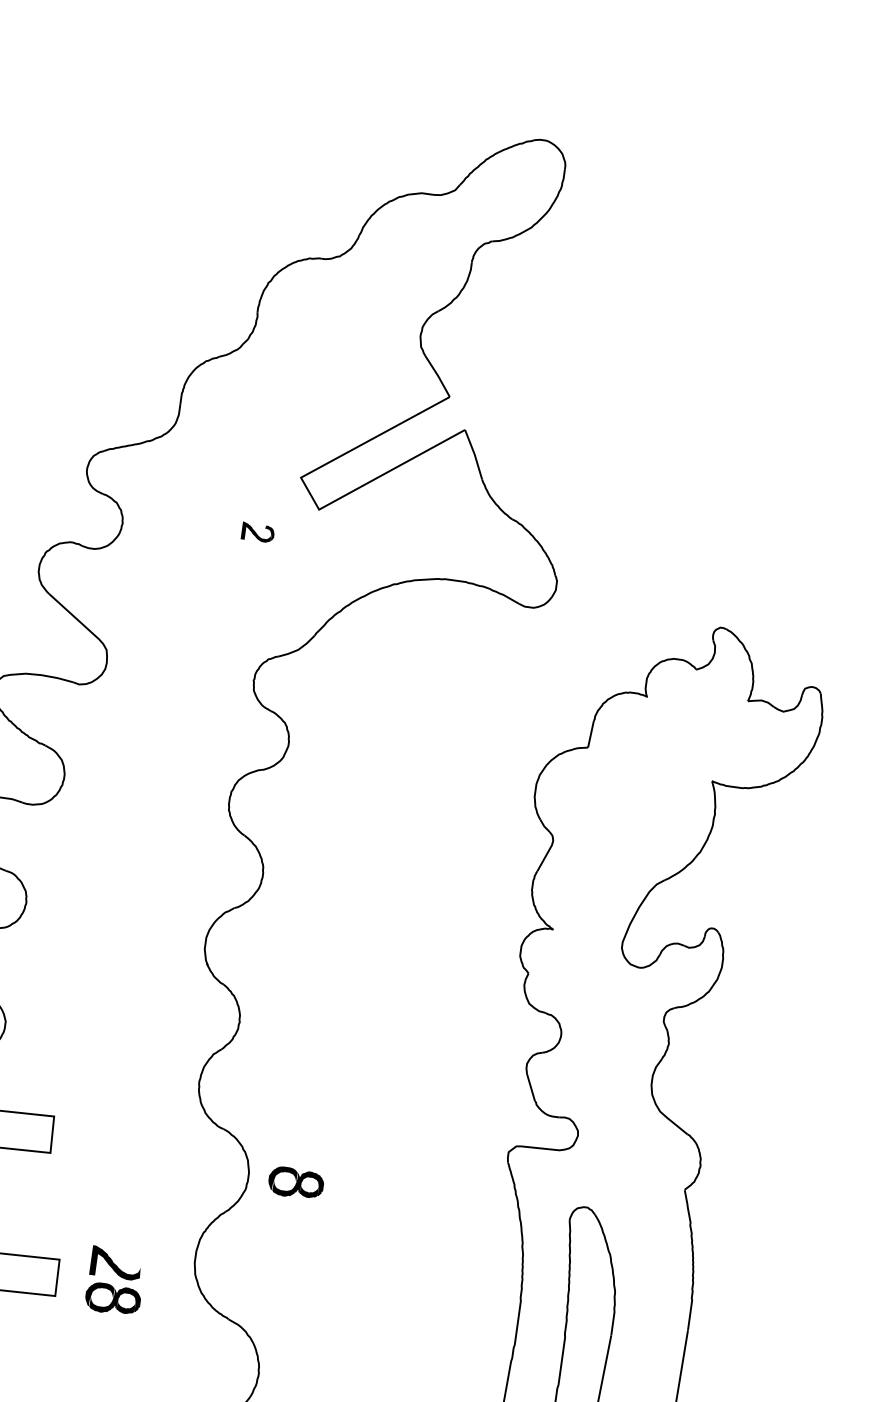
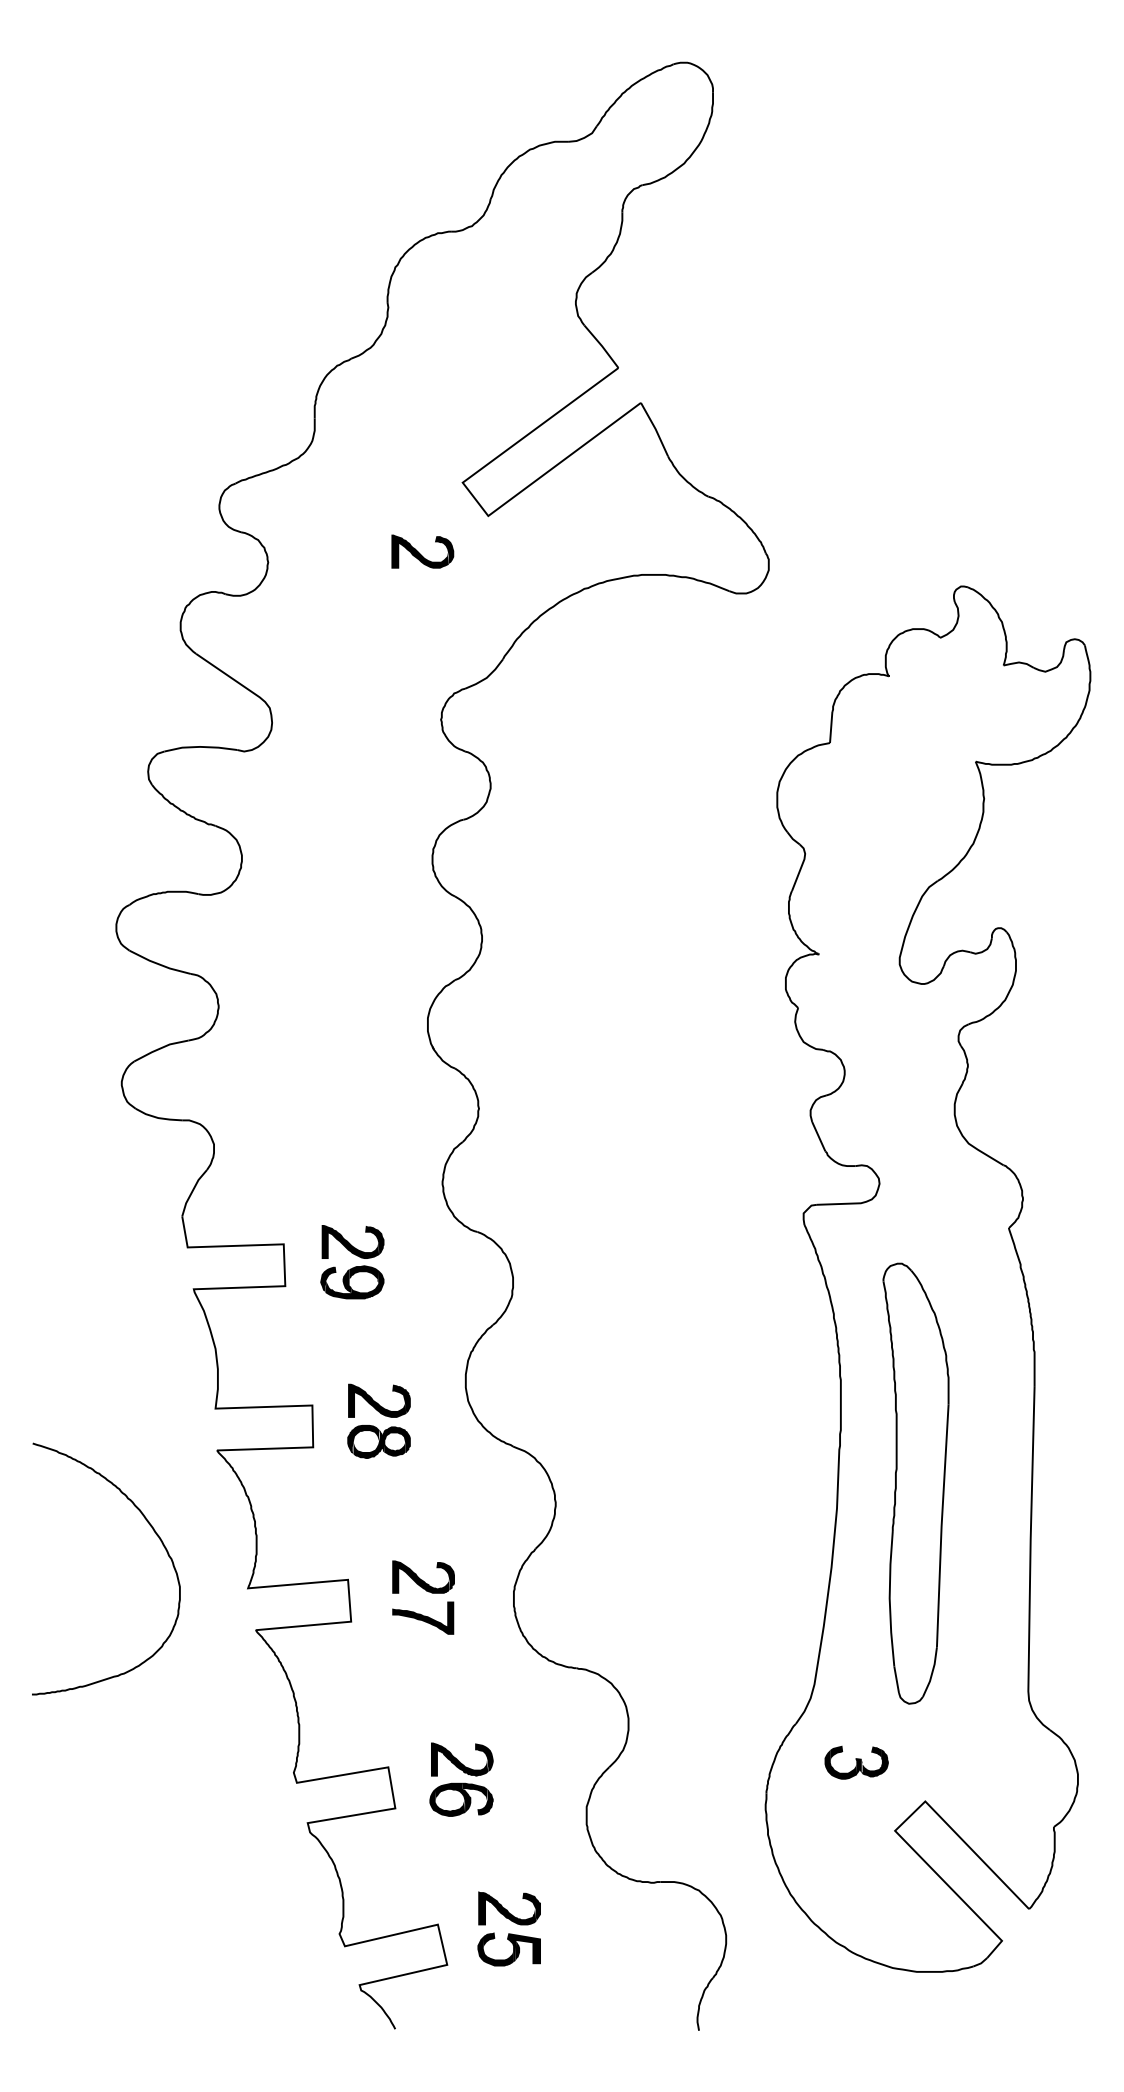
part: (257, 532) -> (422, 551), size x1.67
part: (111, 1140) -> (352, 1262), added
part: (295, 1182) -> (567, 1281), removed
fill: (137, 1265) -> (401, 1399), added

